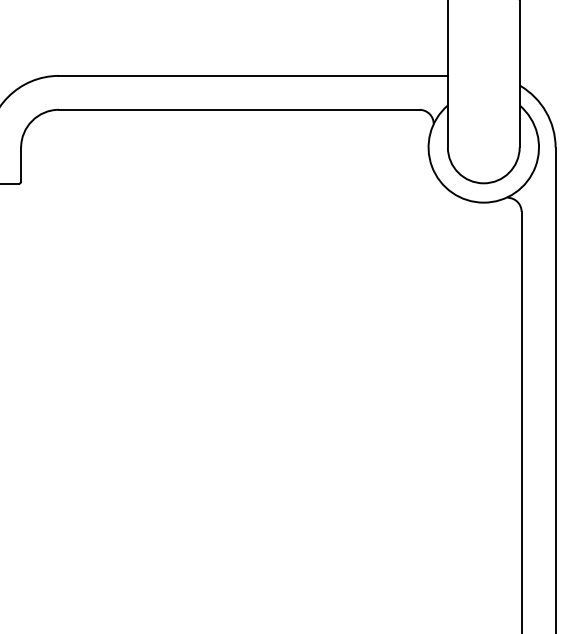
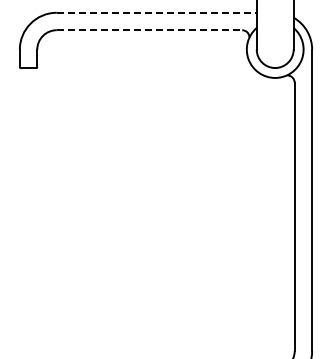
line: (252, 75) -> (156, 12), solid -> dashed
line: (239, 110) -> (149, 30), solid -> dashed

